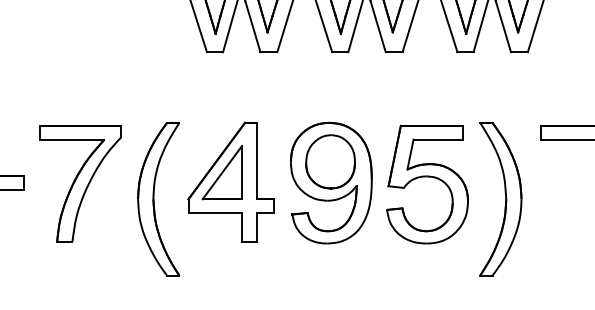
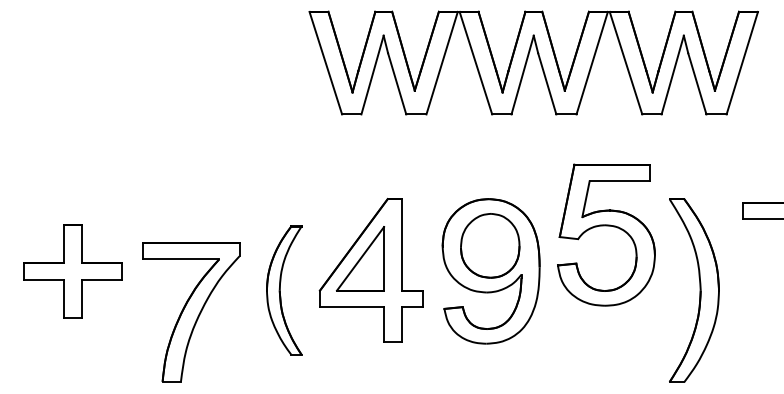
part: (427, 177) -> (606, 226), moved
part: (81, 184) -> (191, 312), moved
part: (158, 199) -> (283, 290), size x0.7

